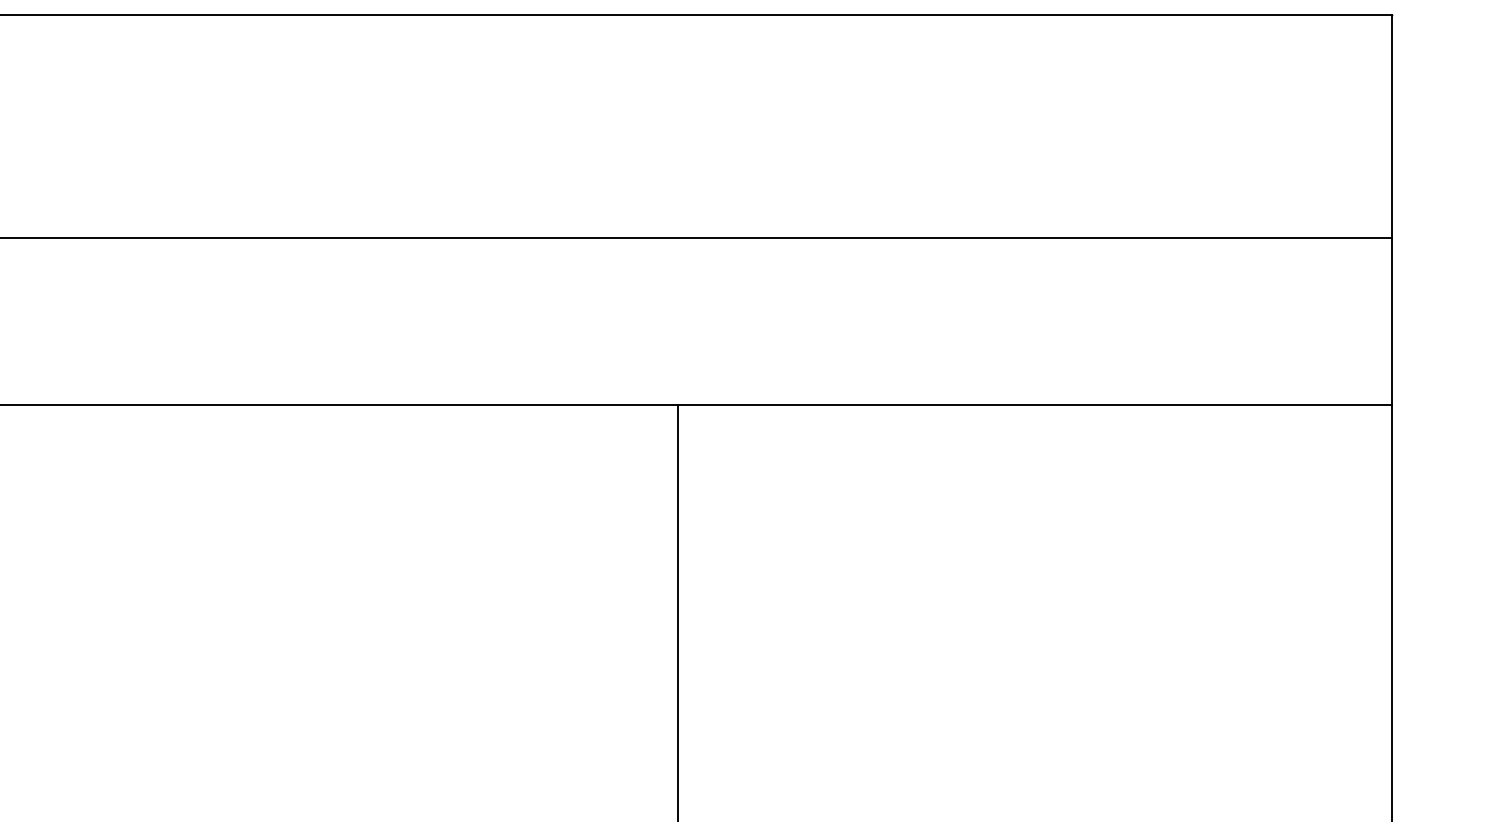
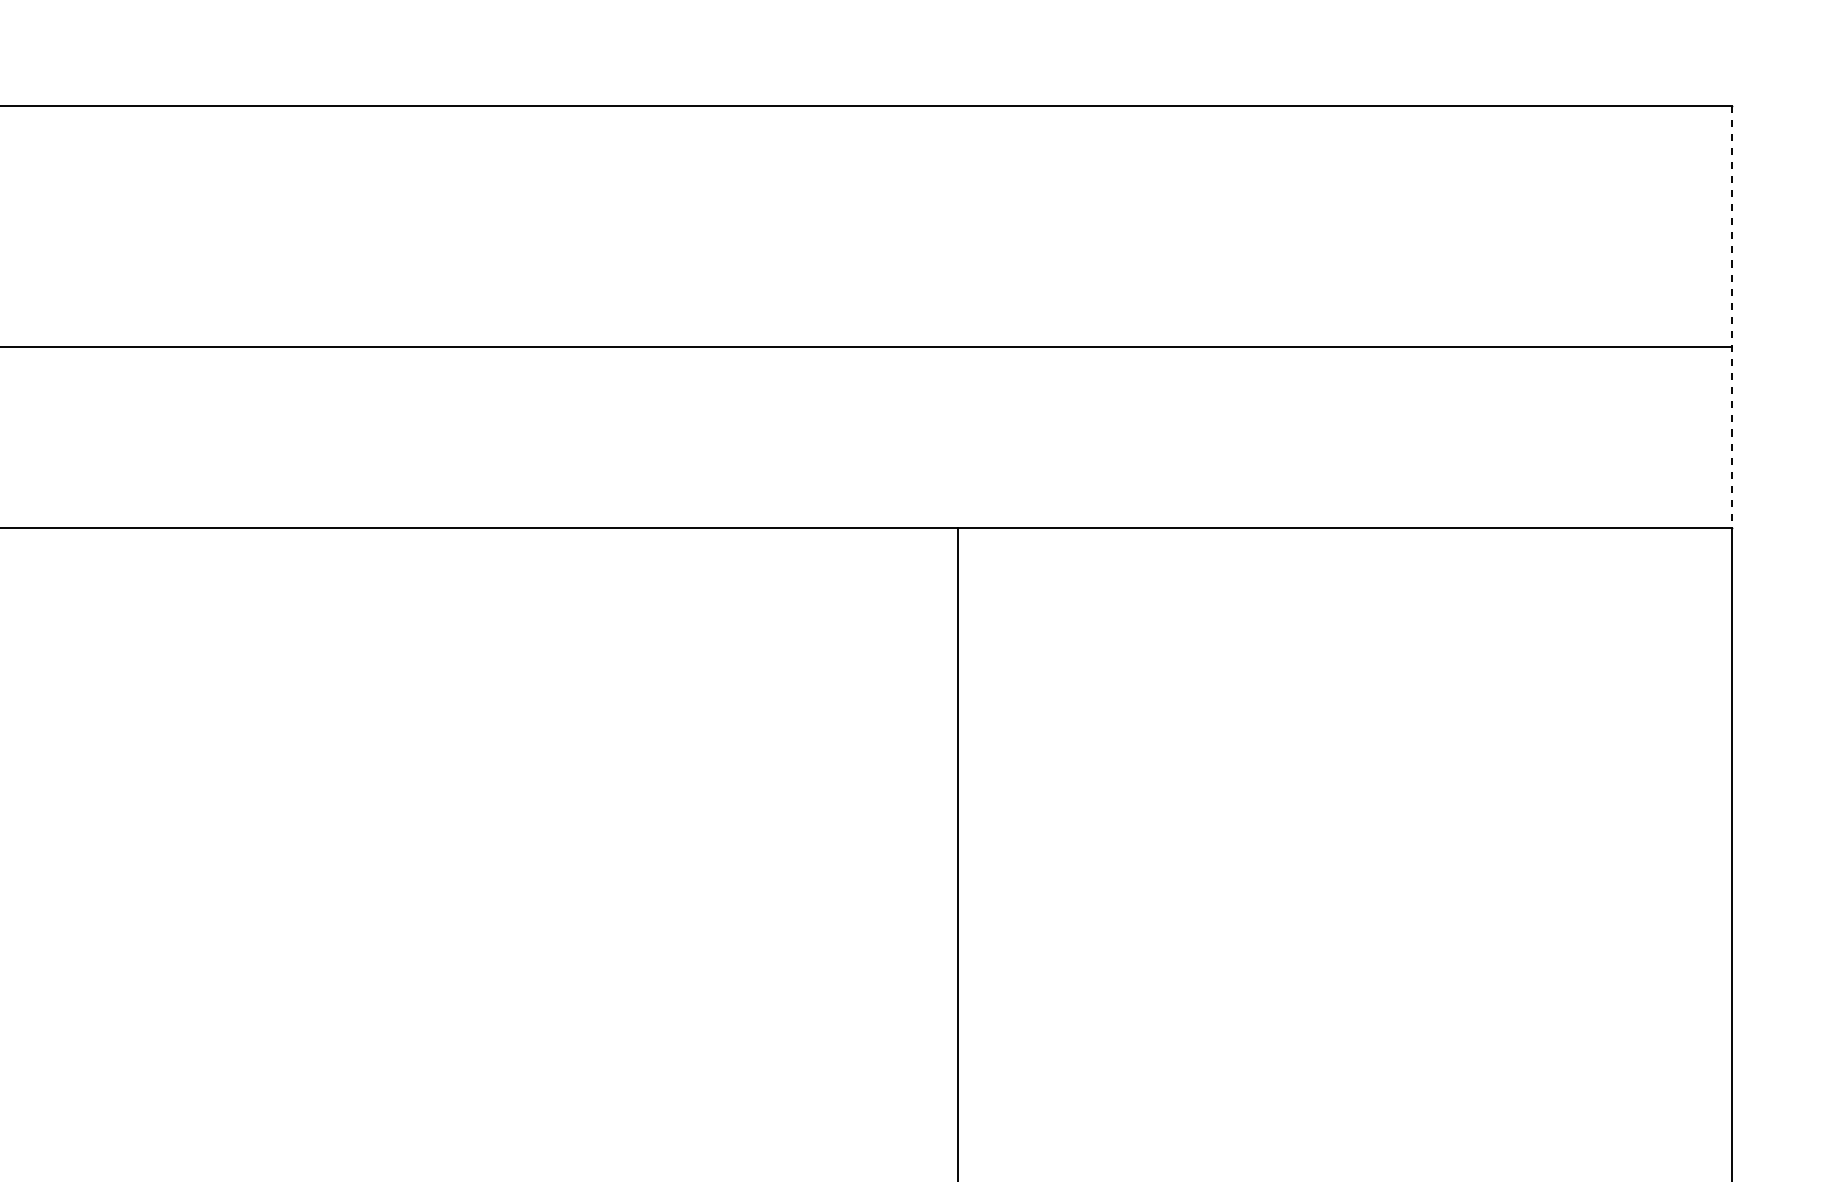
line: (1392, 210) -> (1732, 317), solid -> dashed

